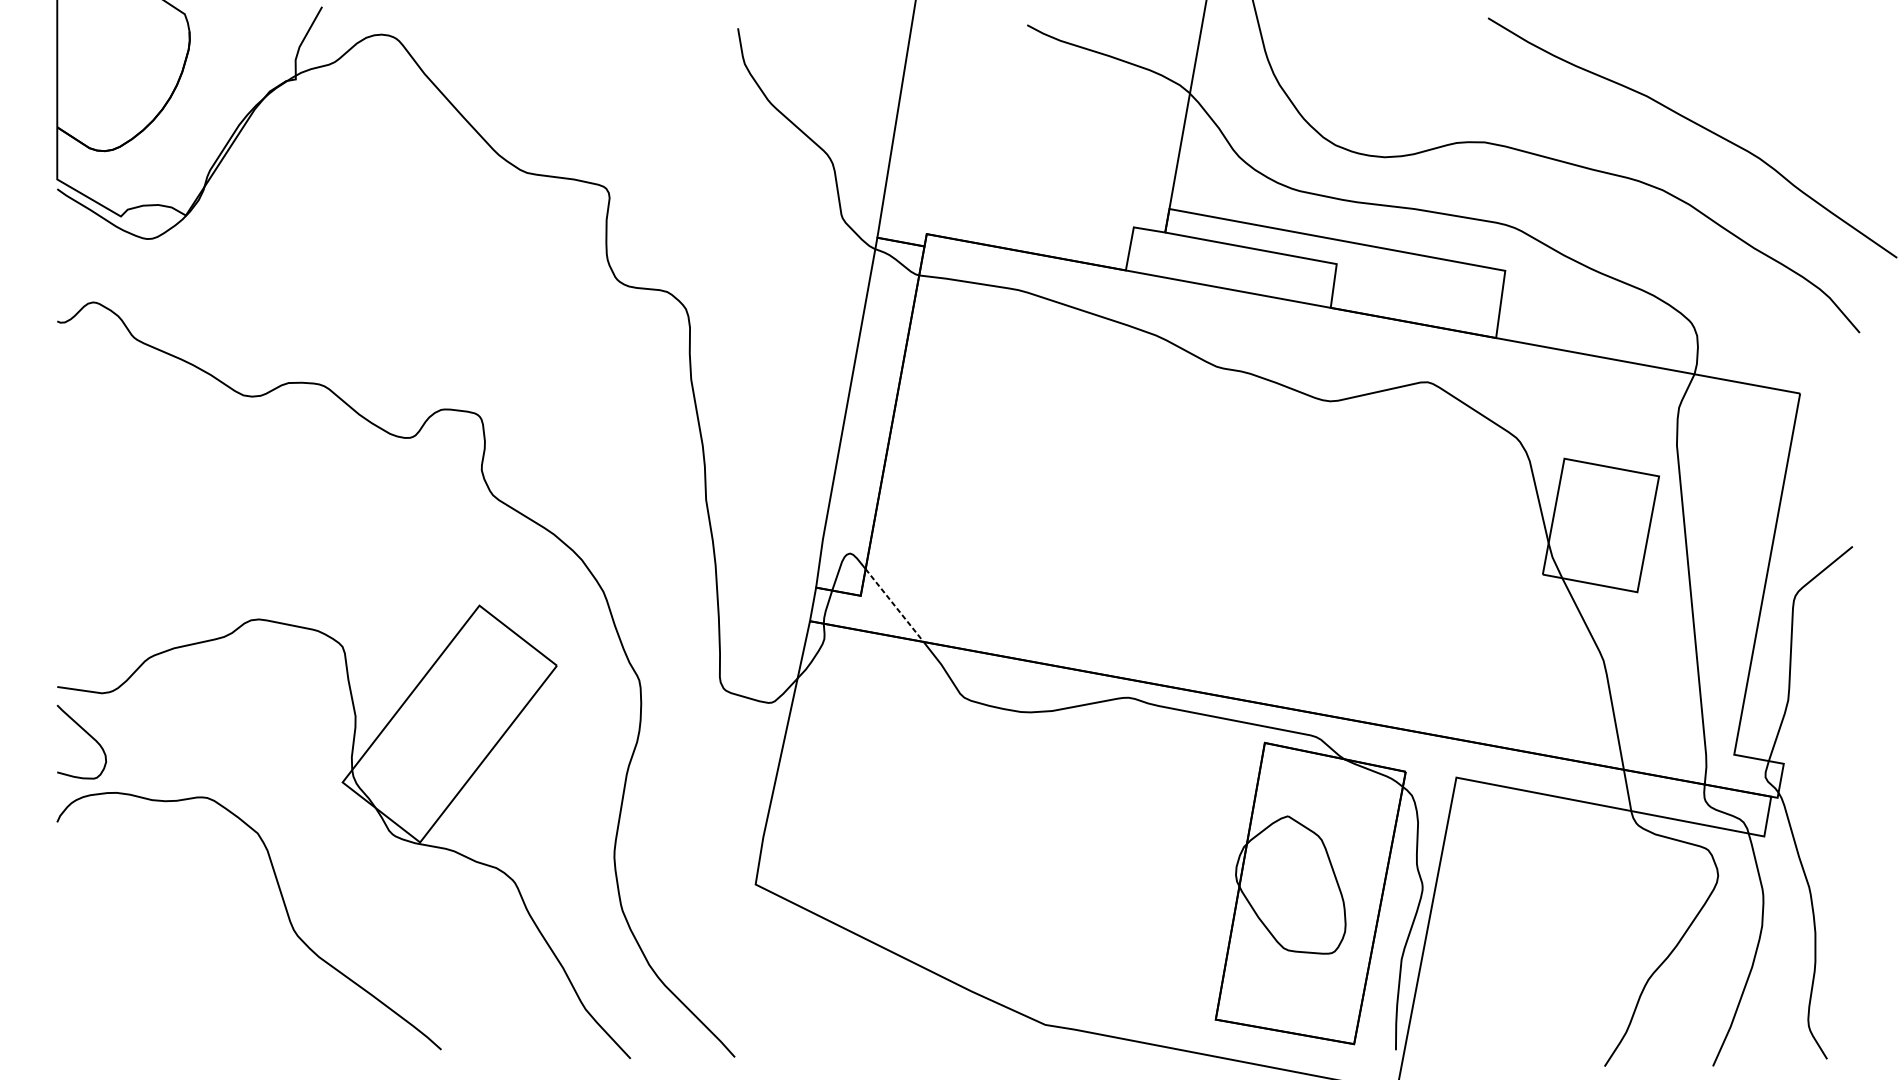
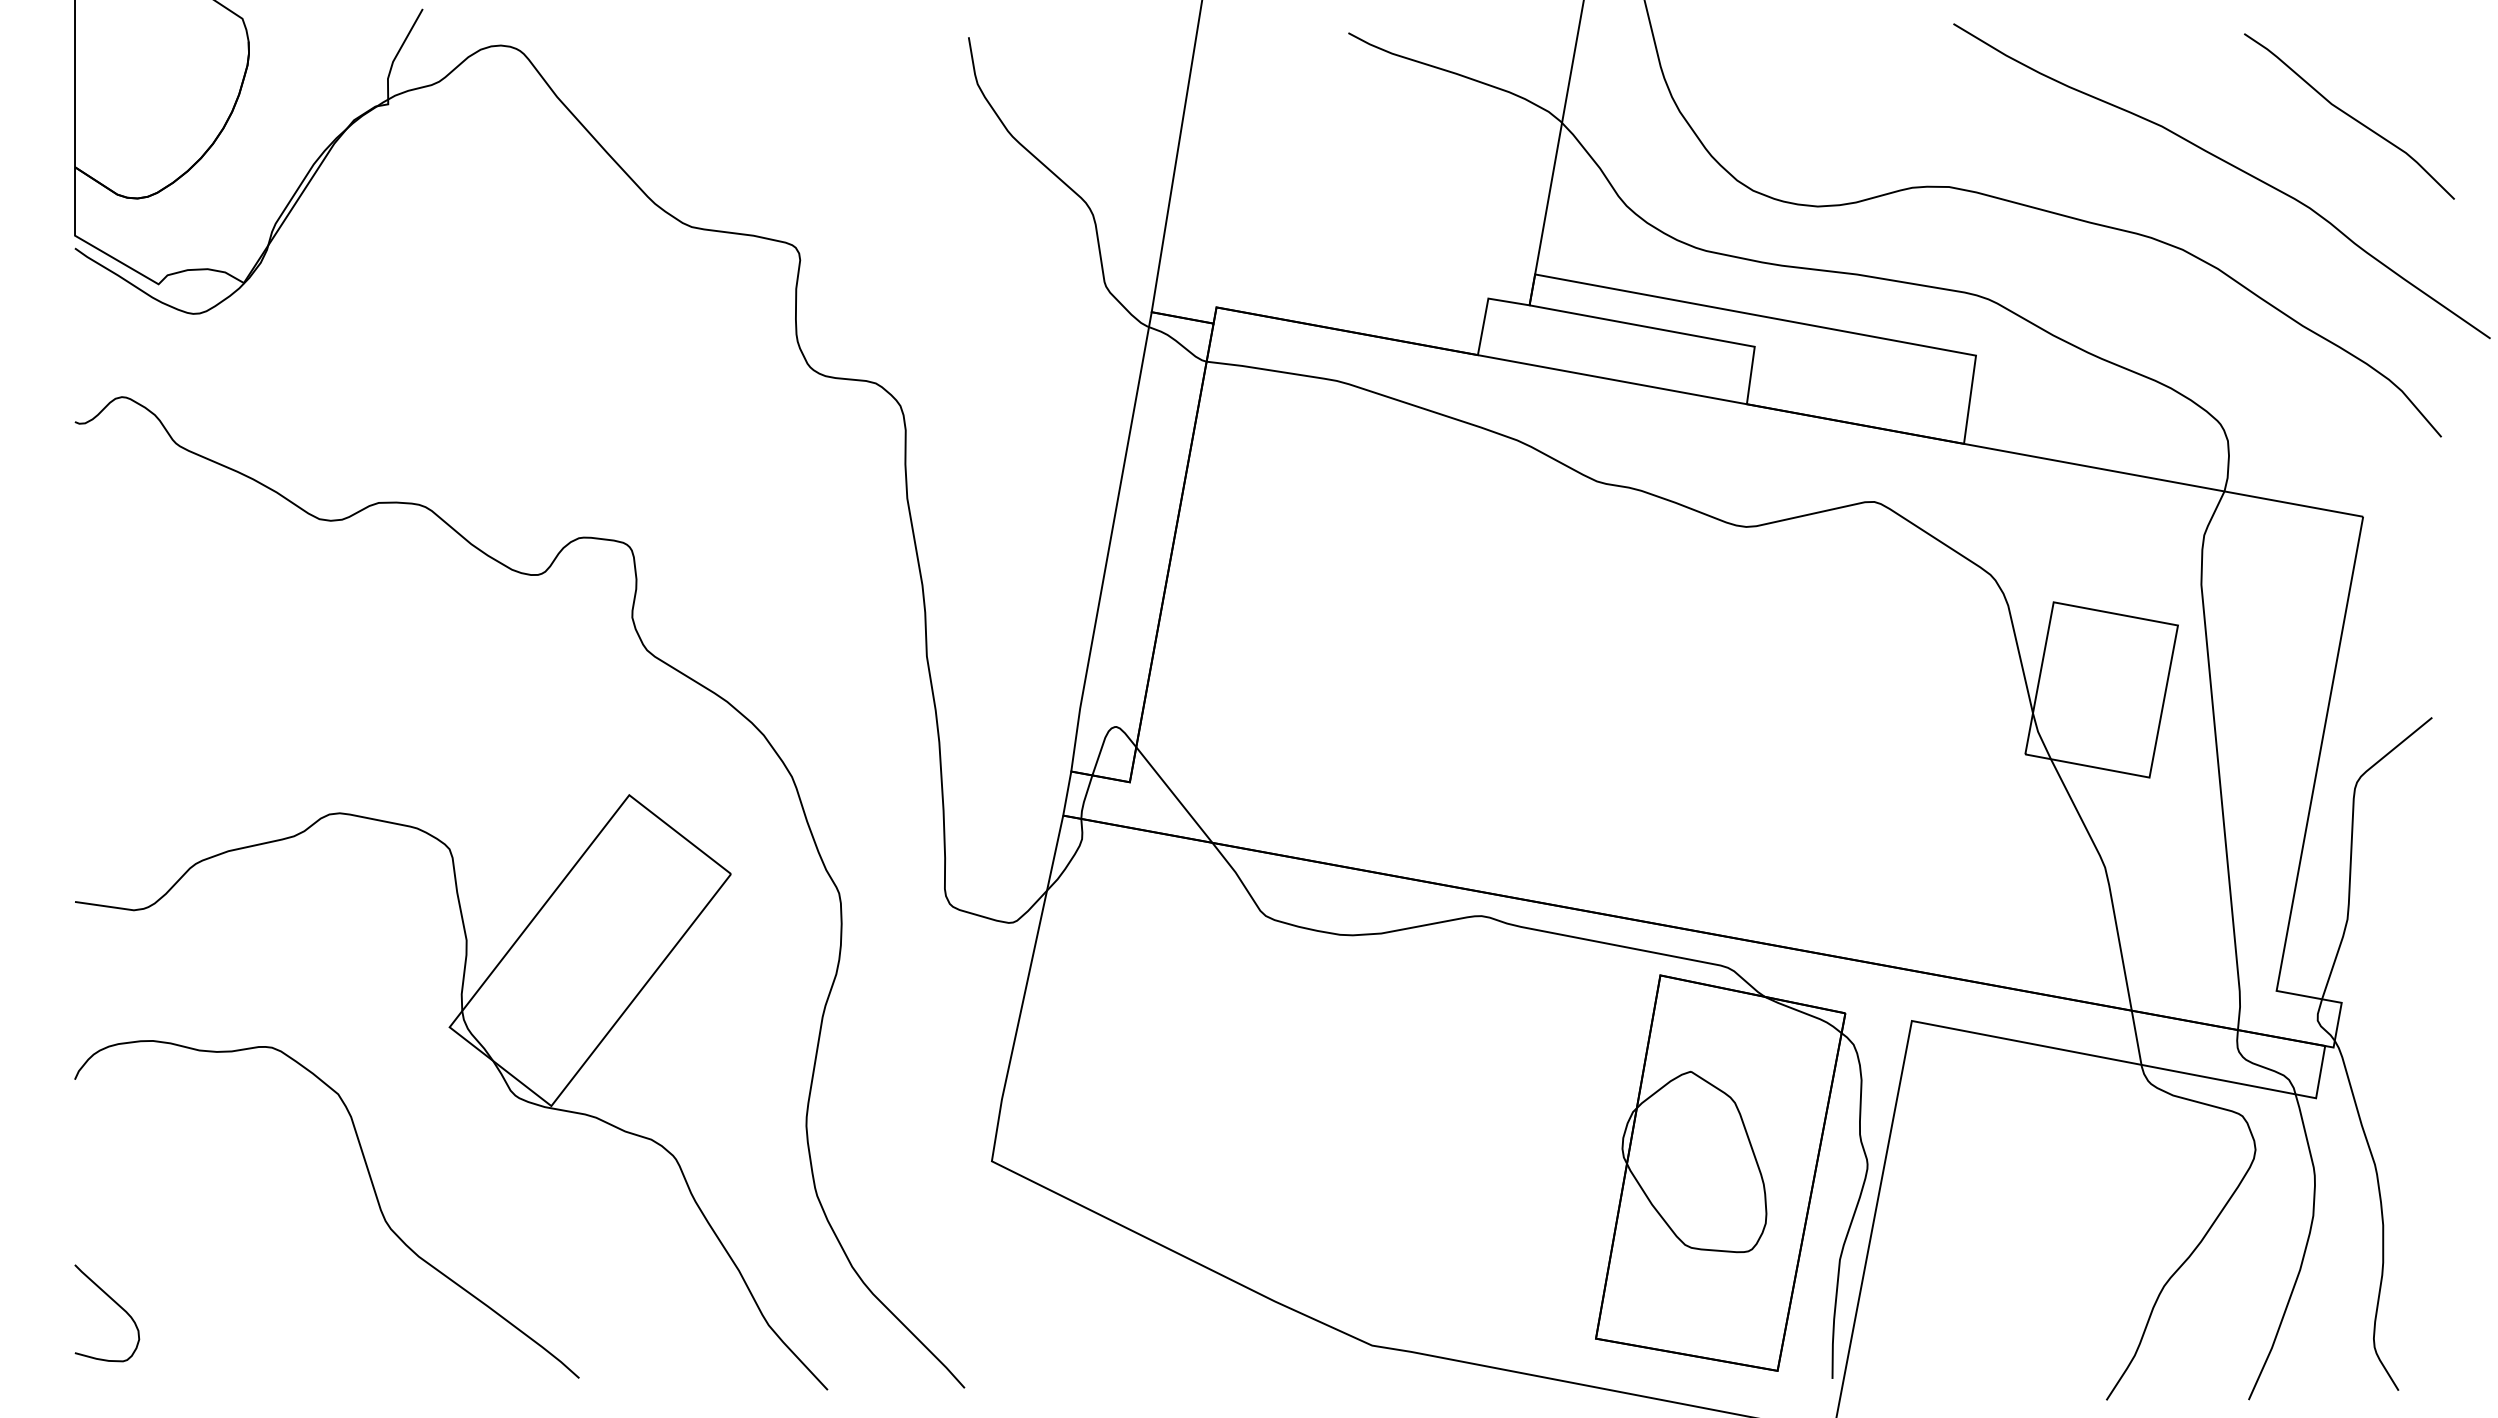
curve: (1789, 88) -> (2349, 116), added
line: (894, 605) -> (1174, 795), dashed -> solid
curve: (88, 735) -> (116, 1304), moved

